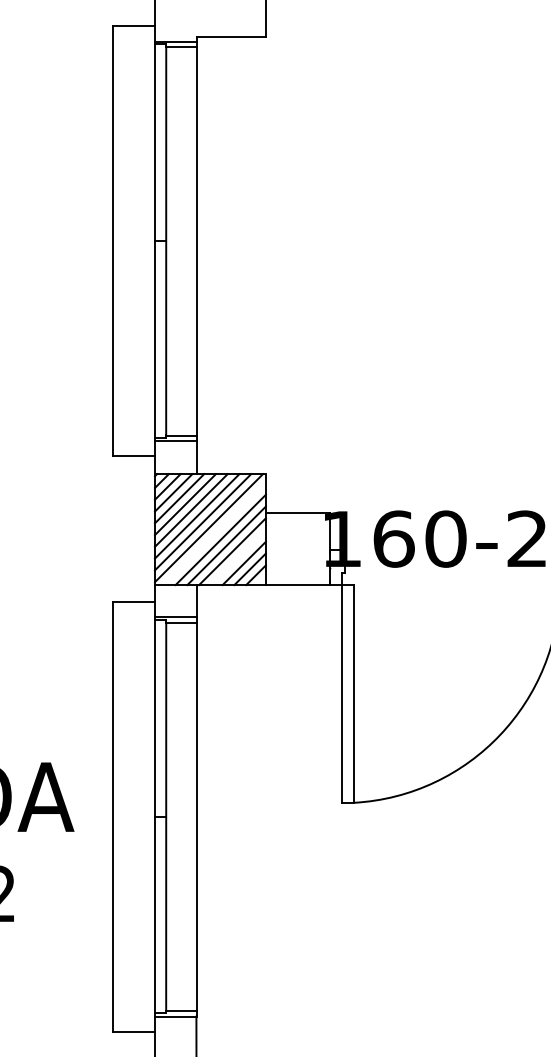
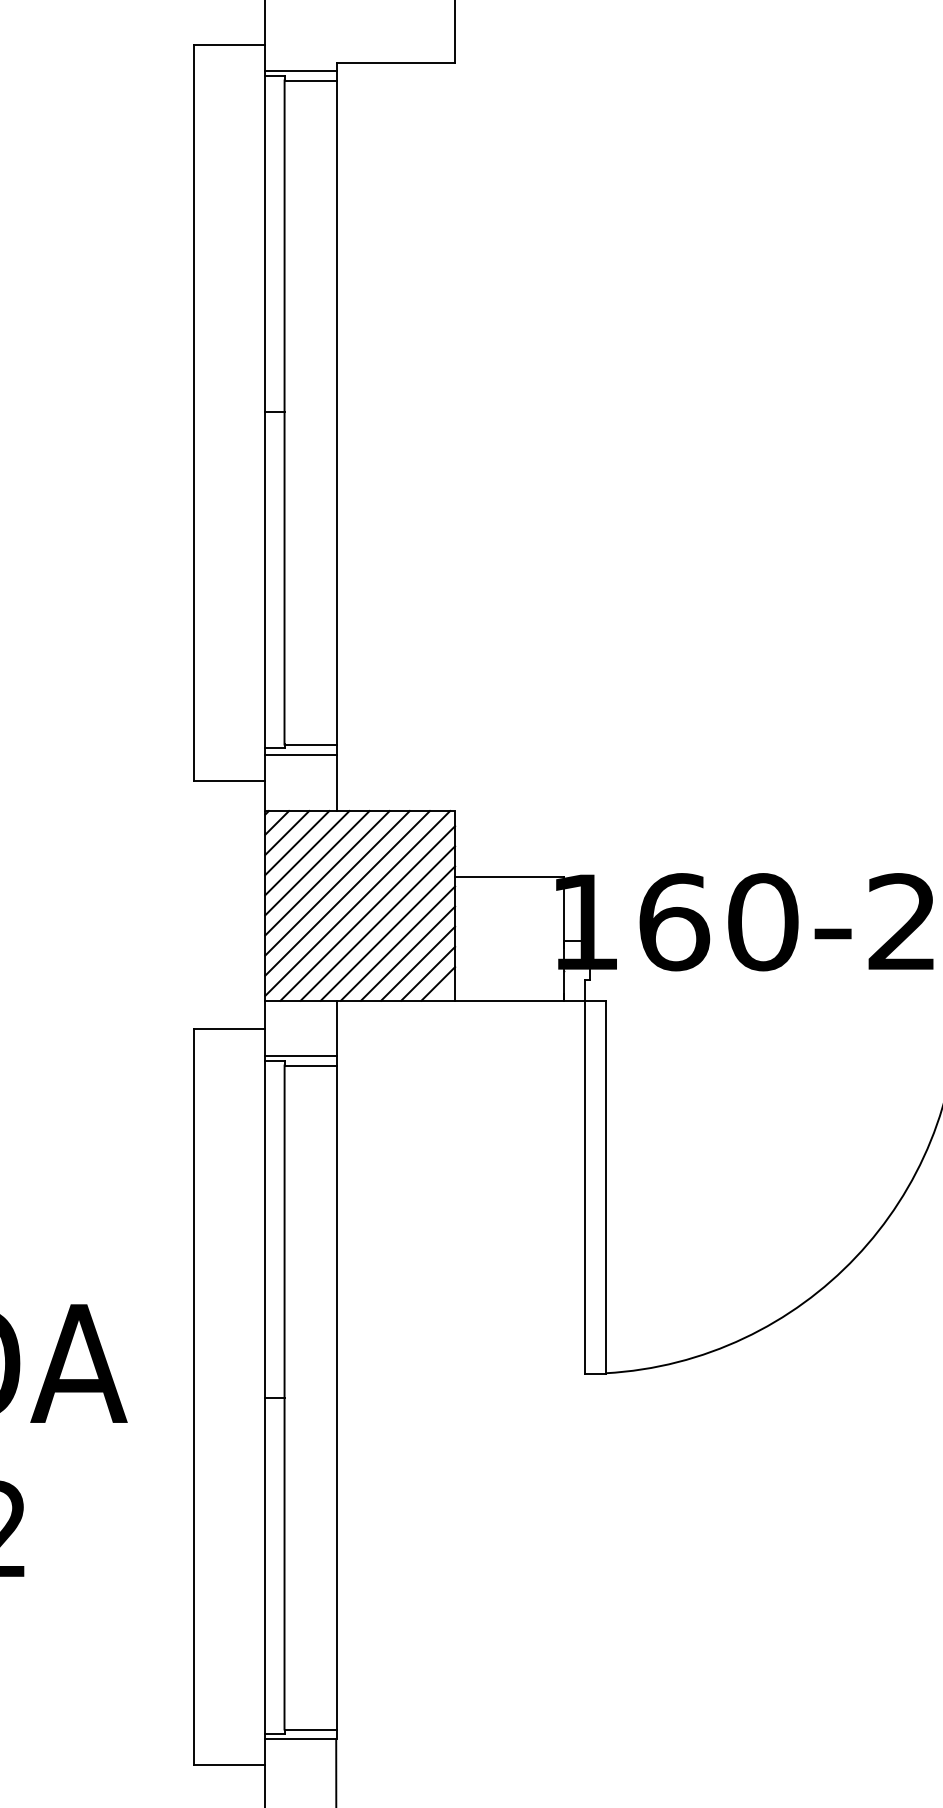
line: (214, 534) -> (367, 914), added
line: (237, 557) -> (406, 953), added

